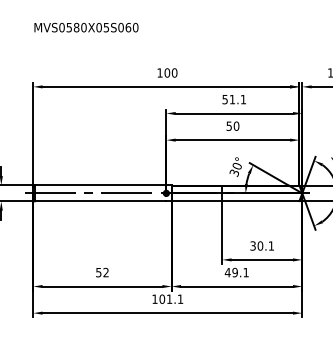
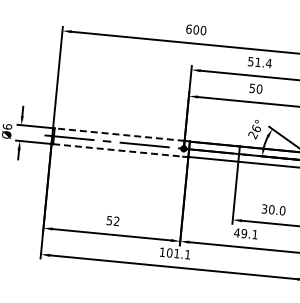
text: (159, 72) -> (188, 28), 100 -> 600
text: (243, 99) -> (269, 63), 51.1 -> 51.4
text: (235, 169) -> (254, 131), 30° -> 26°
line: (100, 185) -> (119, 134), solid -> dashed
line: (100, 201) -> (117, 150), solid -> dashed
text: (271, 245) -> (282, 210), 30.1 -> 30.0

